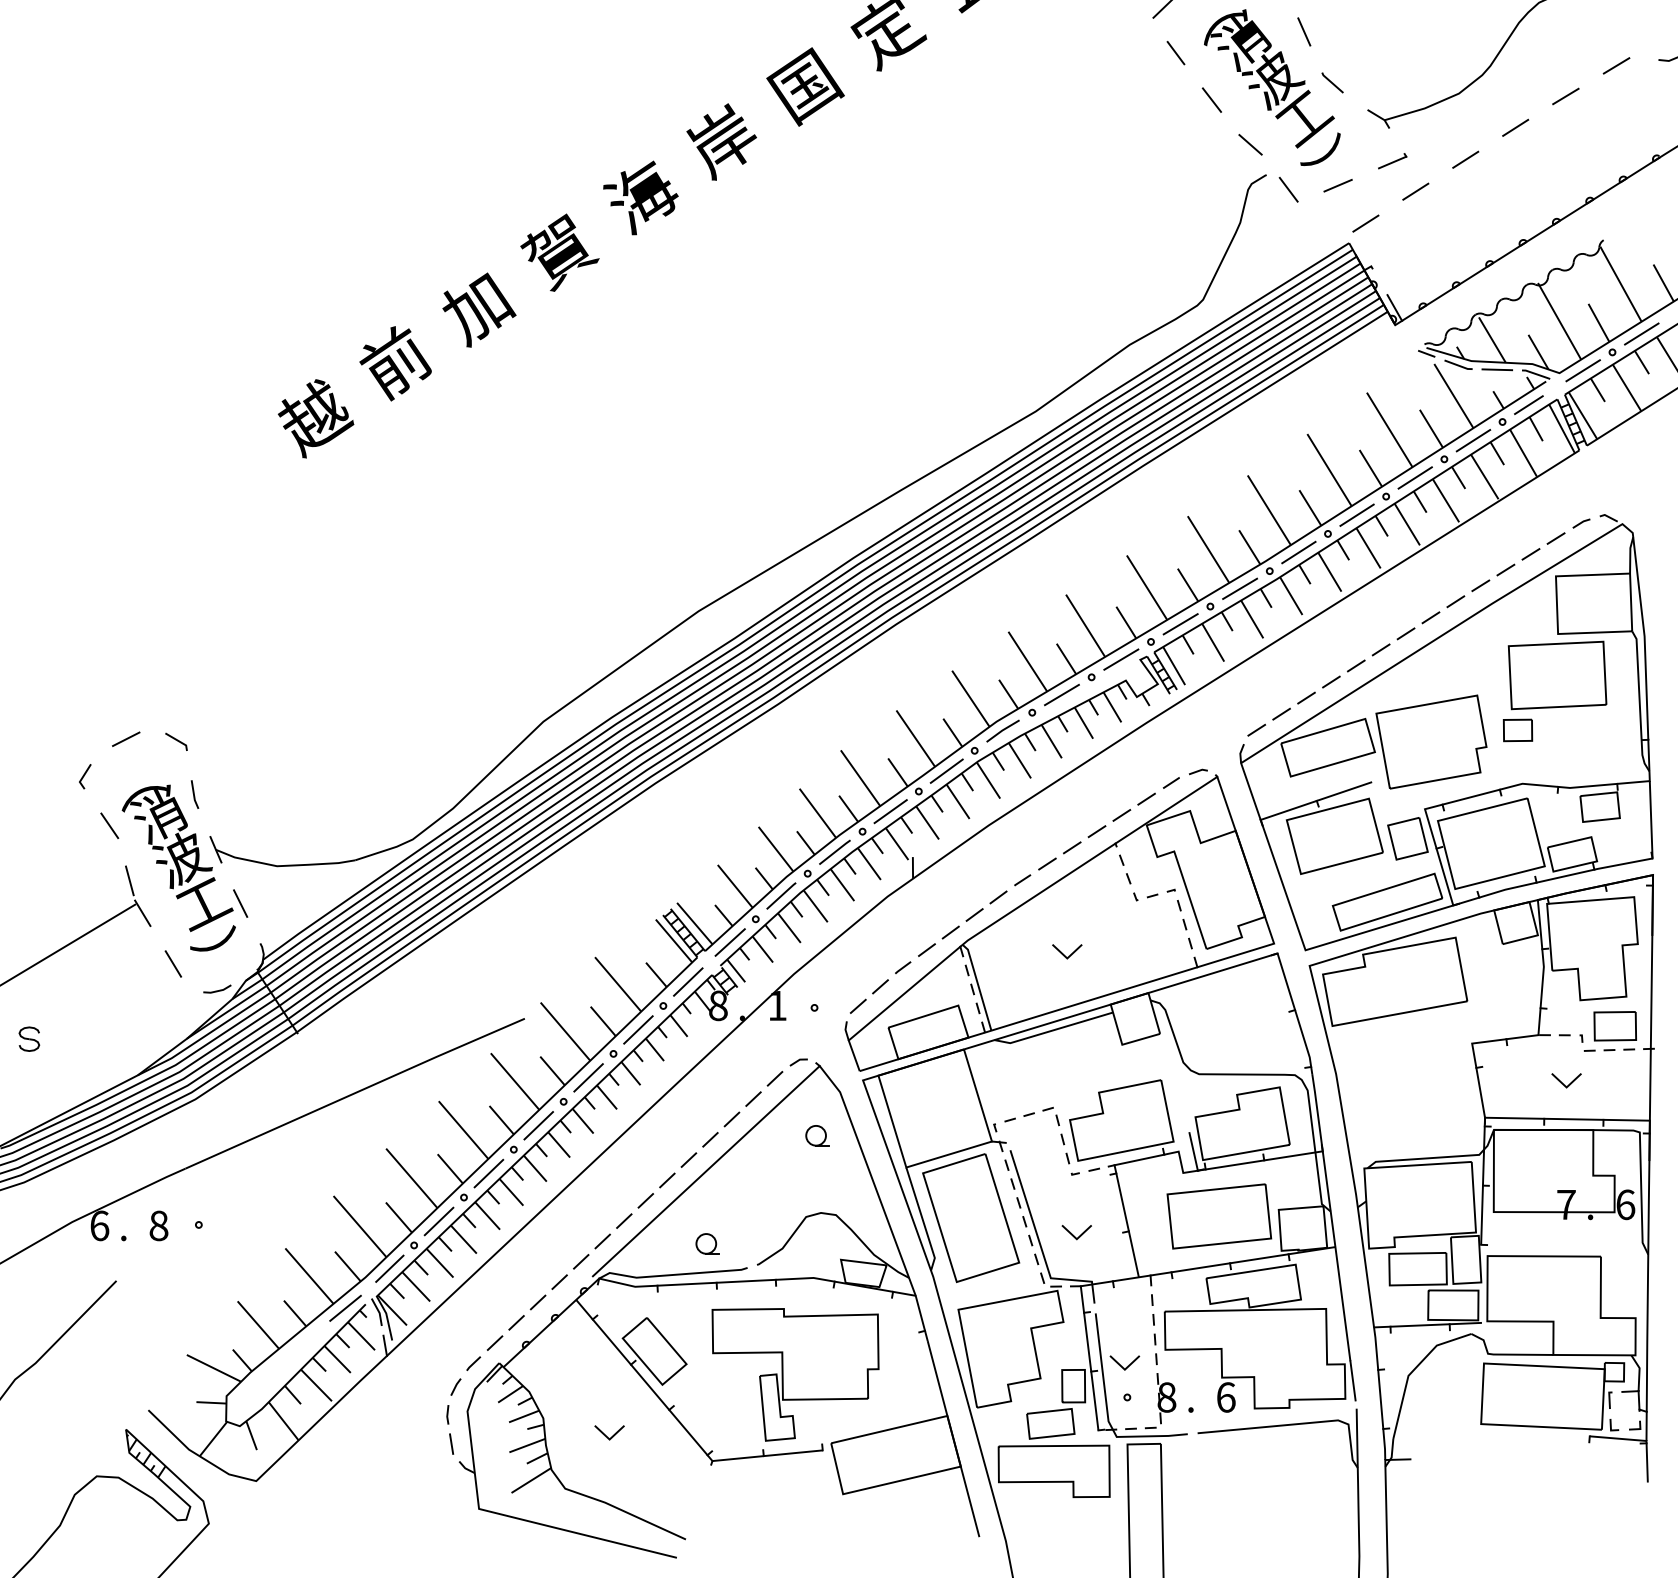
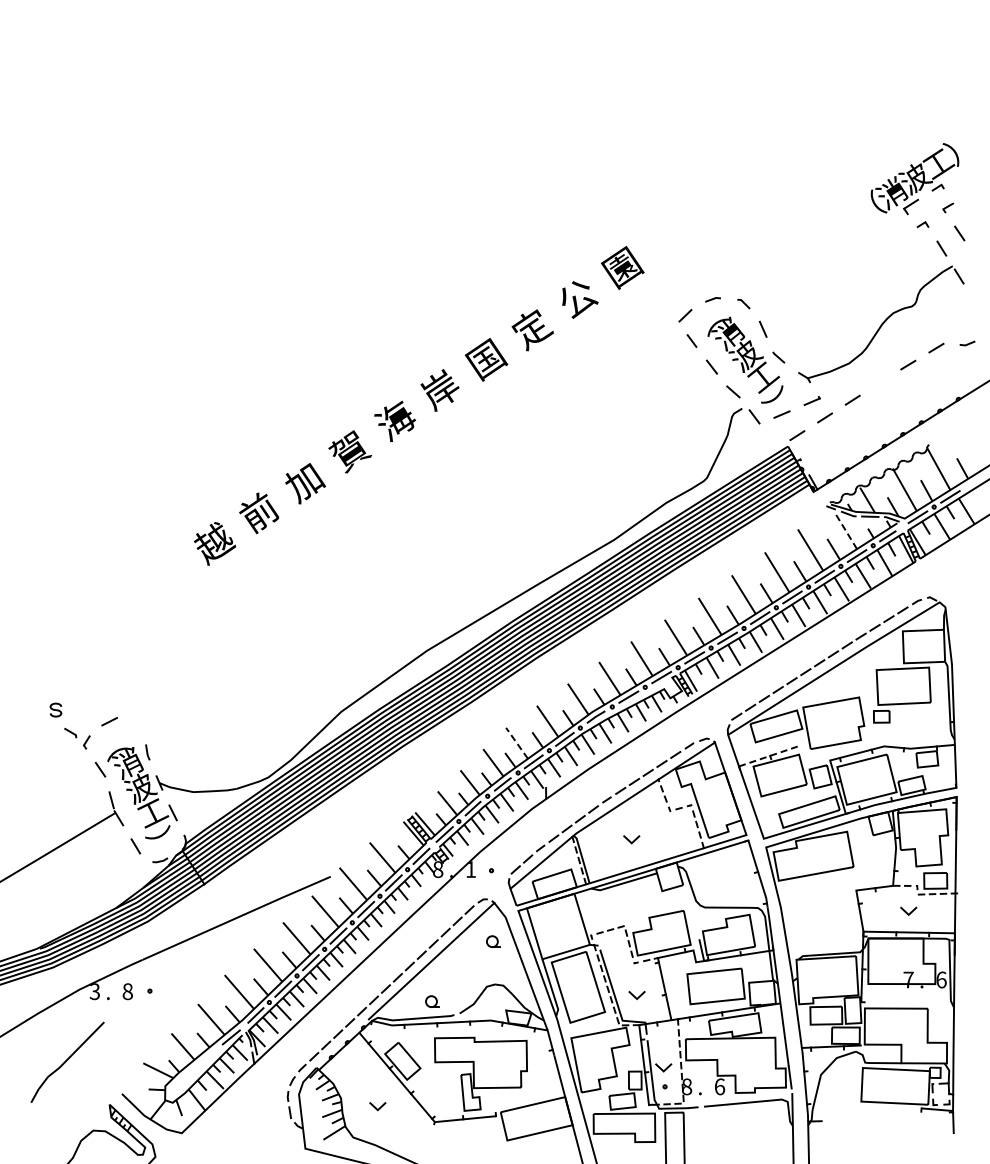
line: (1515, 127) -> (880, 382), removed
line: (1454, 396) -> (846, 531), solid -> dashed
line: (176, 742) -> (70, 733), moved
line: (861, 778) -> (517, 743), solid -> dashed
line: (1317, 800) -> (770, 755), solid -> dashed
part: (28, 1038) -> (55, 709), moved
text: (98, 1225) -> (94, 991), 6 -> 3

